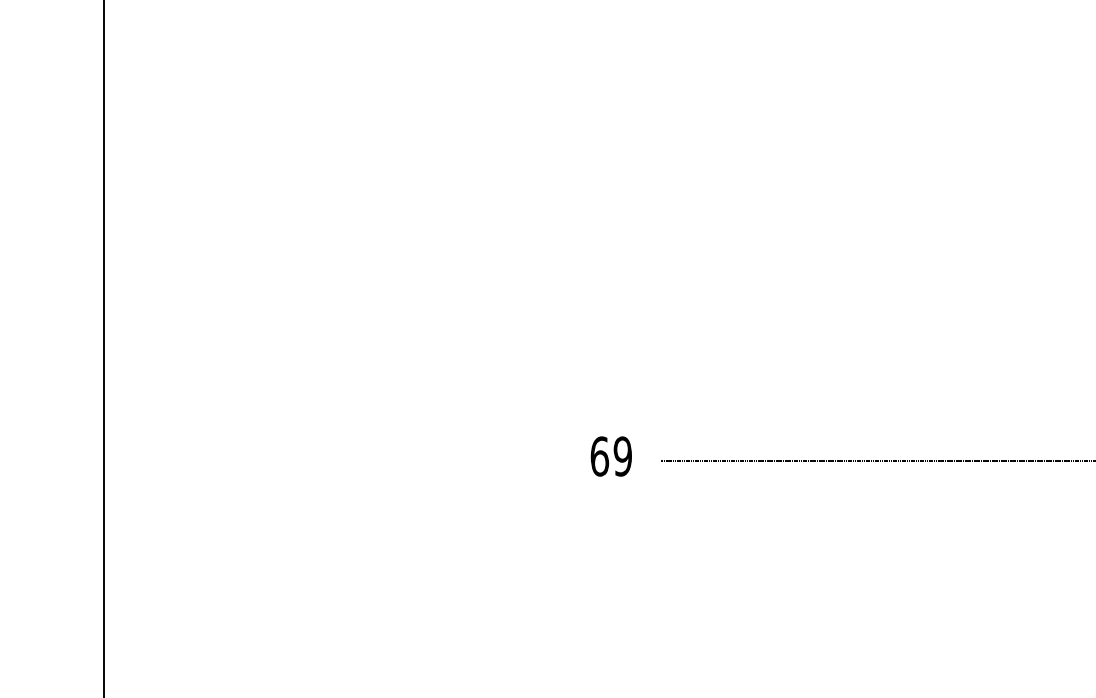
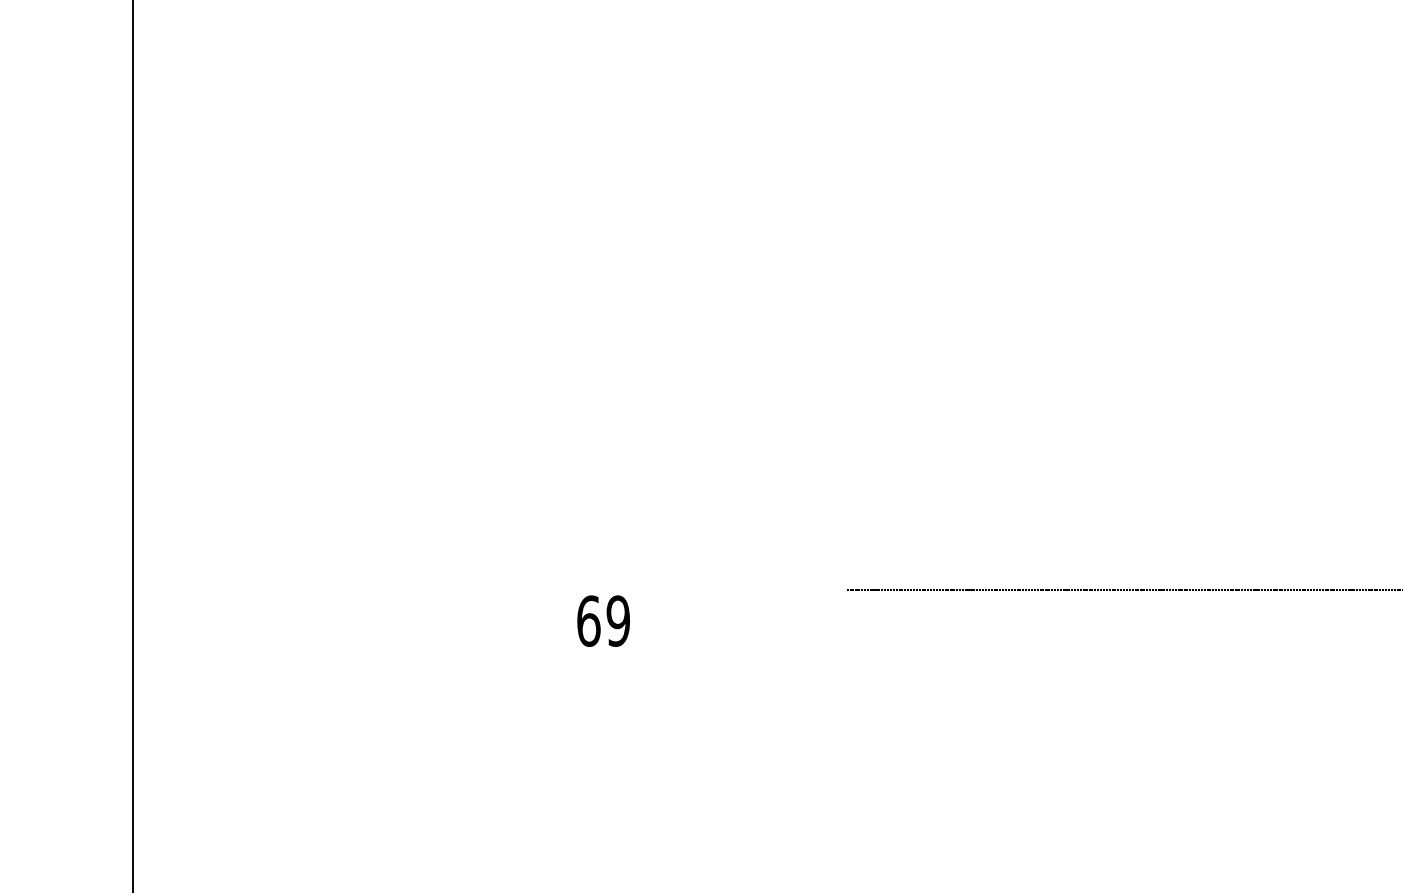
text: (611, 456) -> (603, 620), moved

